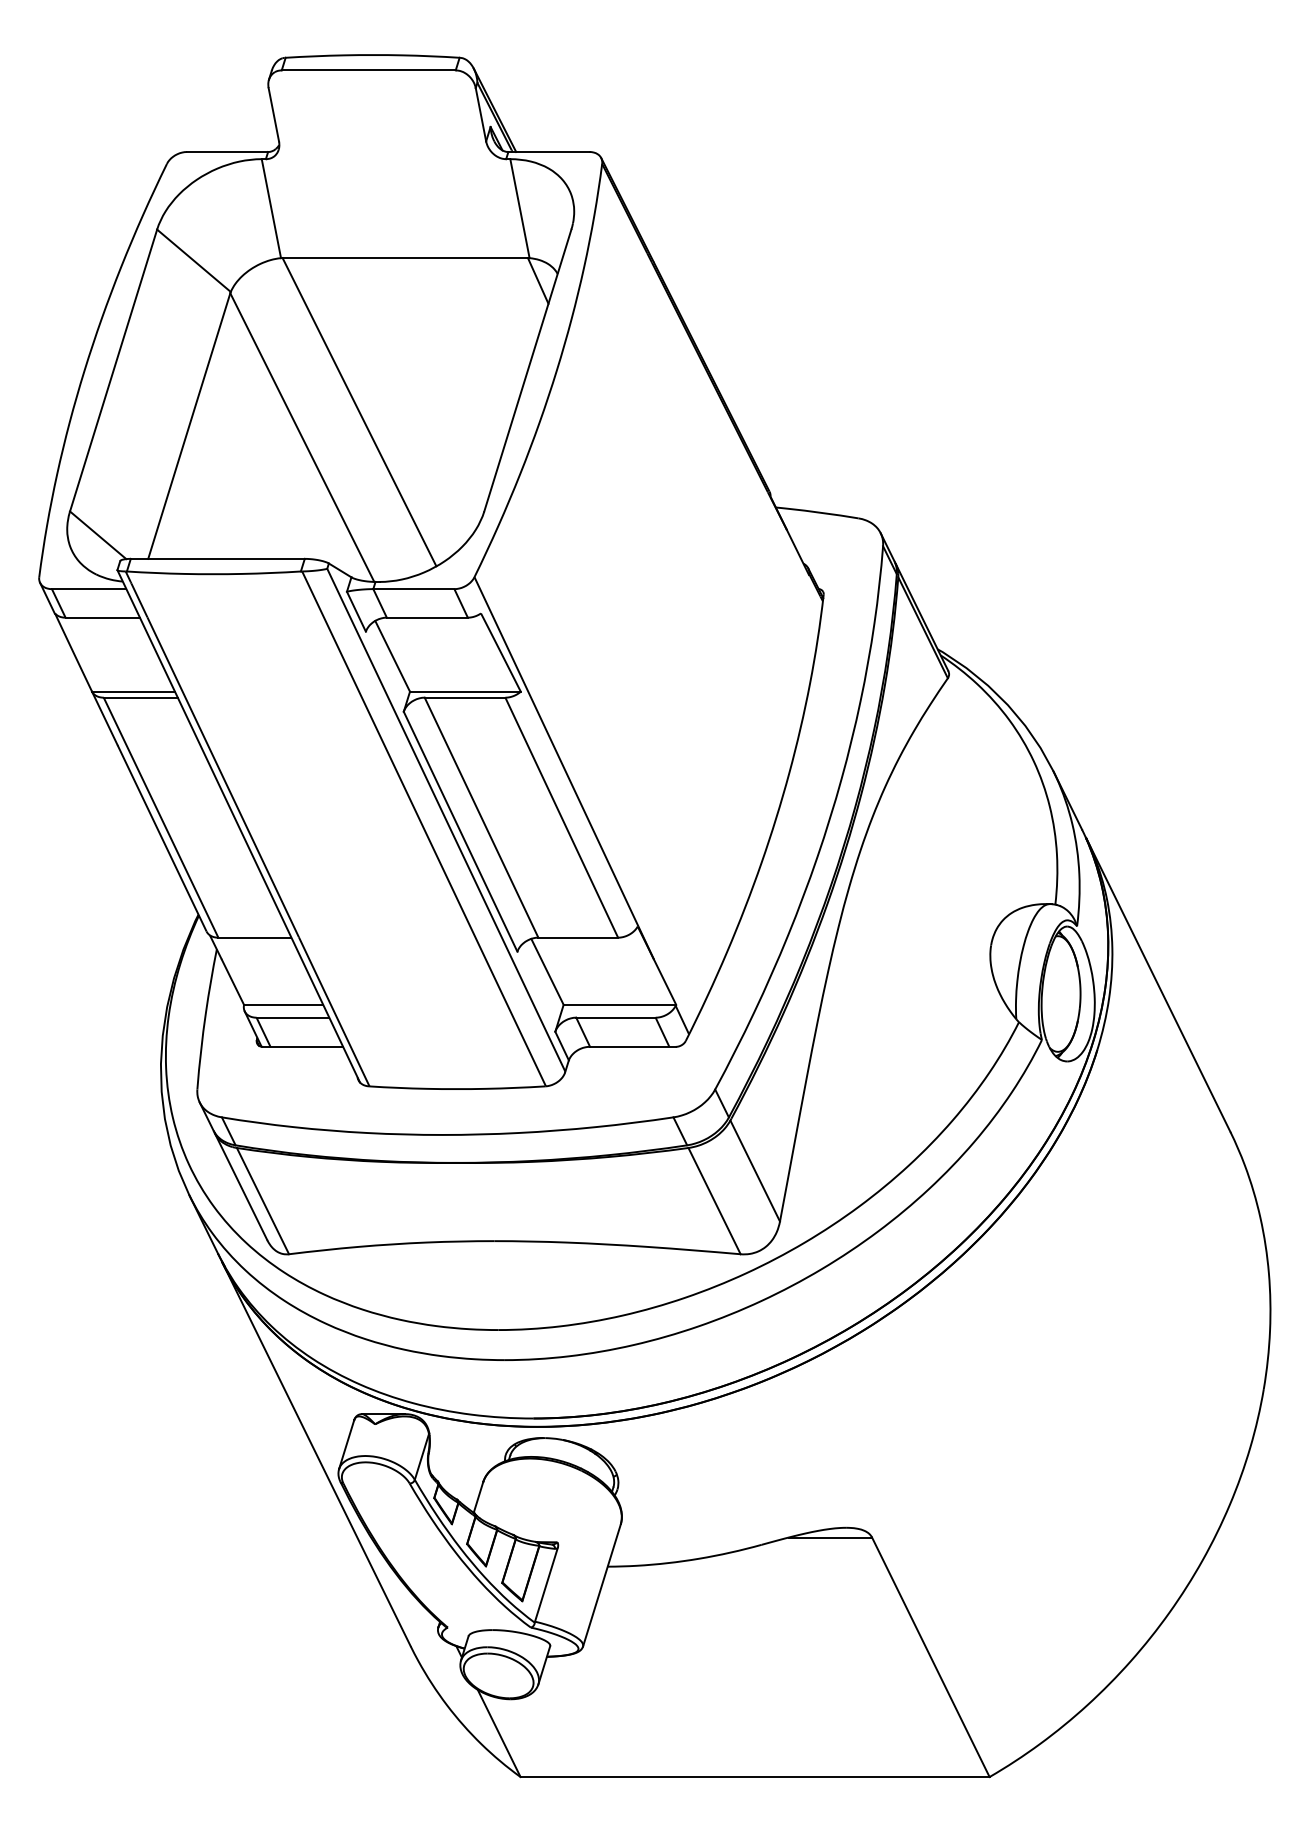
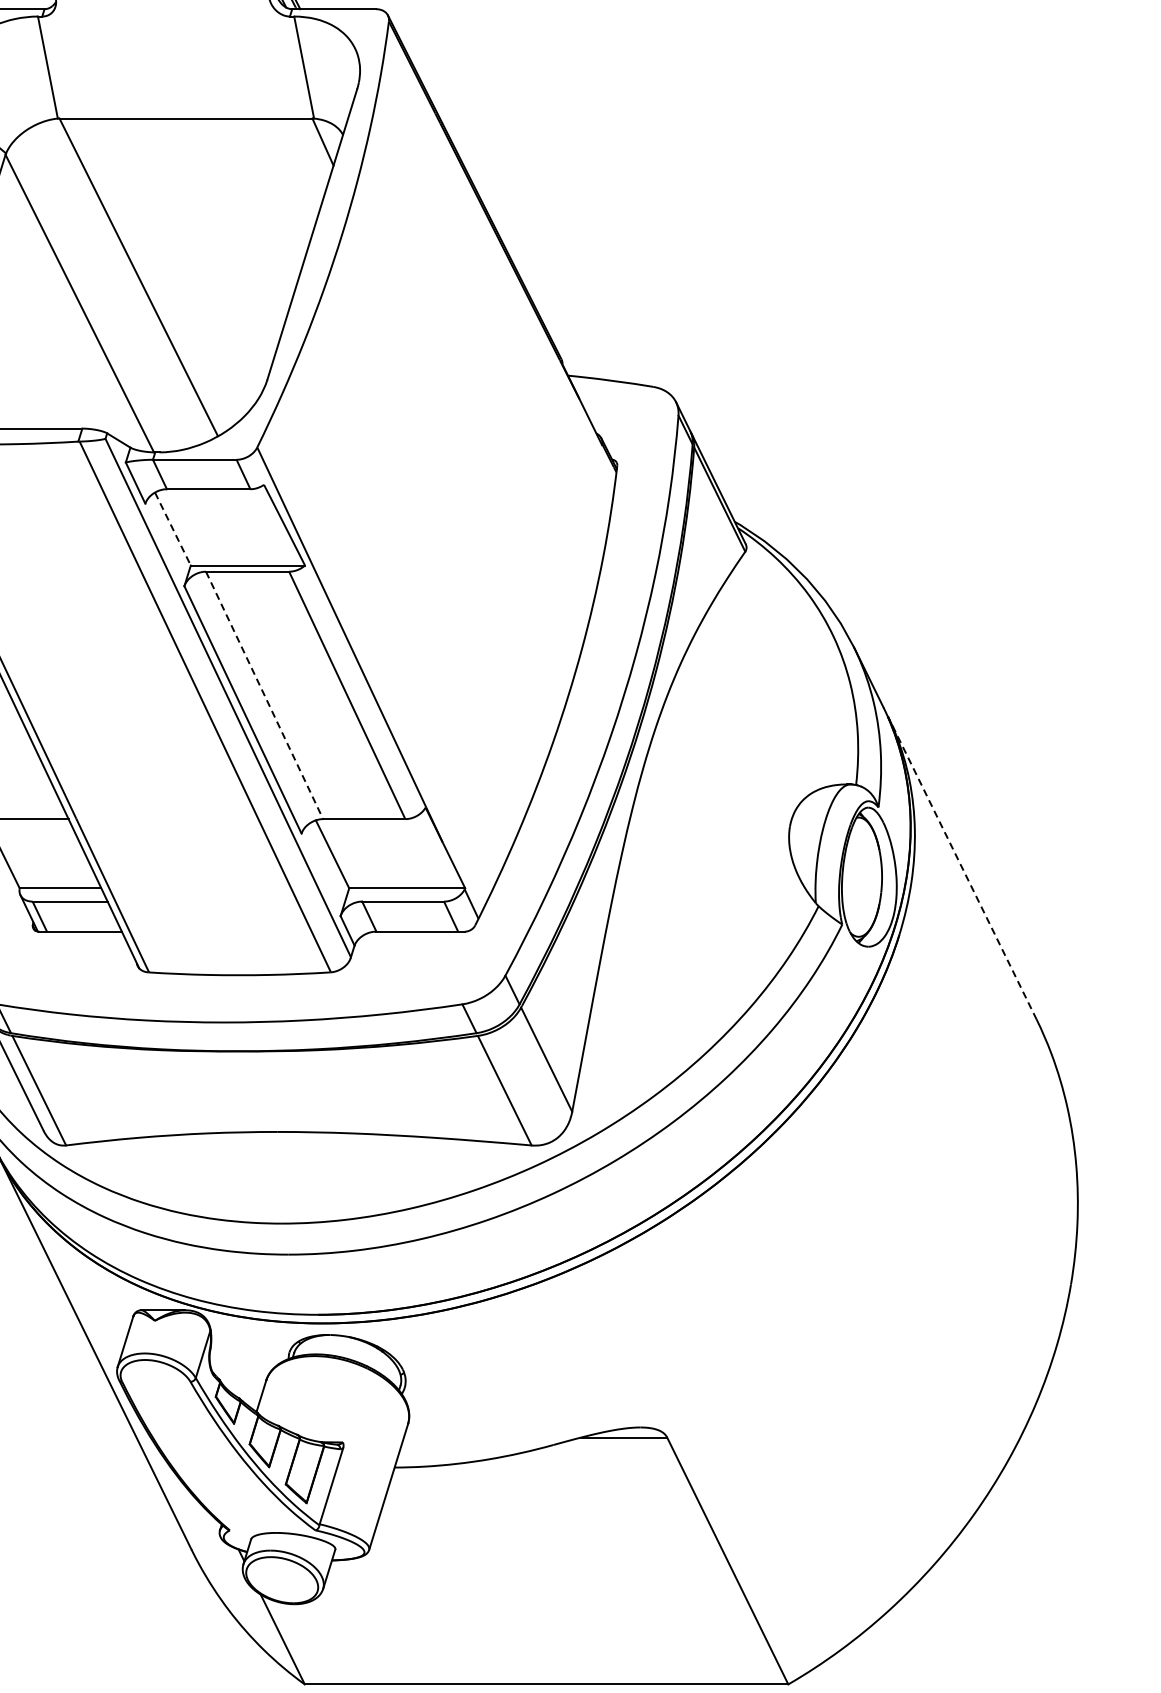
line: (392, 656) -> (172, 529), solid -> dashed
line: (481, 817) -> (264, 695), solid -> dashed
line: (1158, 985) -> (962, 868), solid -> dashed

